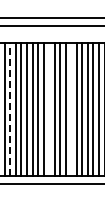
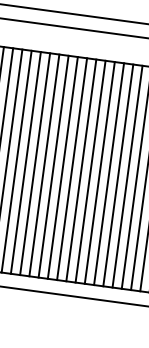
line: (10, 108) -> (26, 161), dashed -> solid
line: (49, 108) -> (91, 170), added
line: (71, 108) -> (128, 175), added

